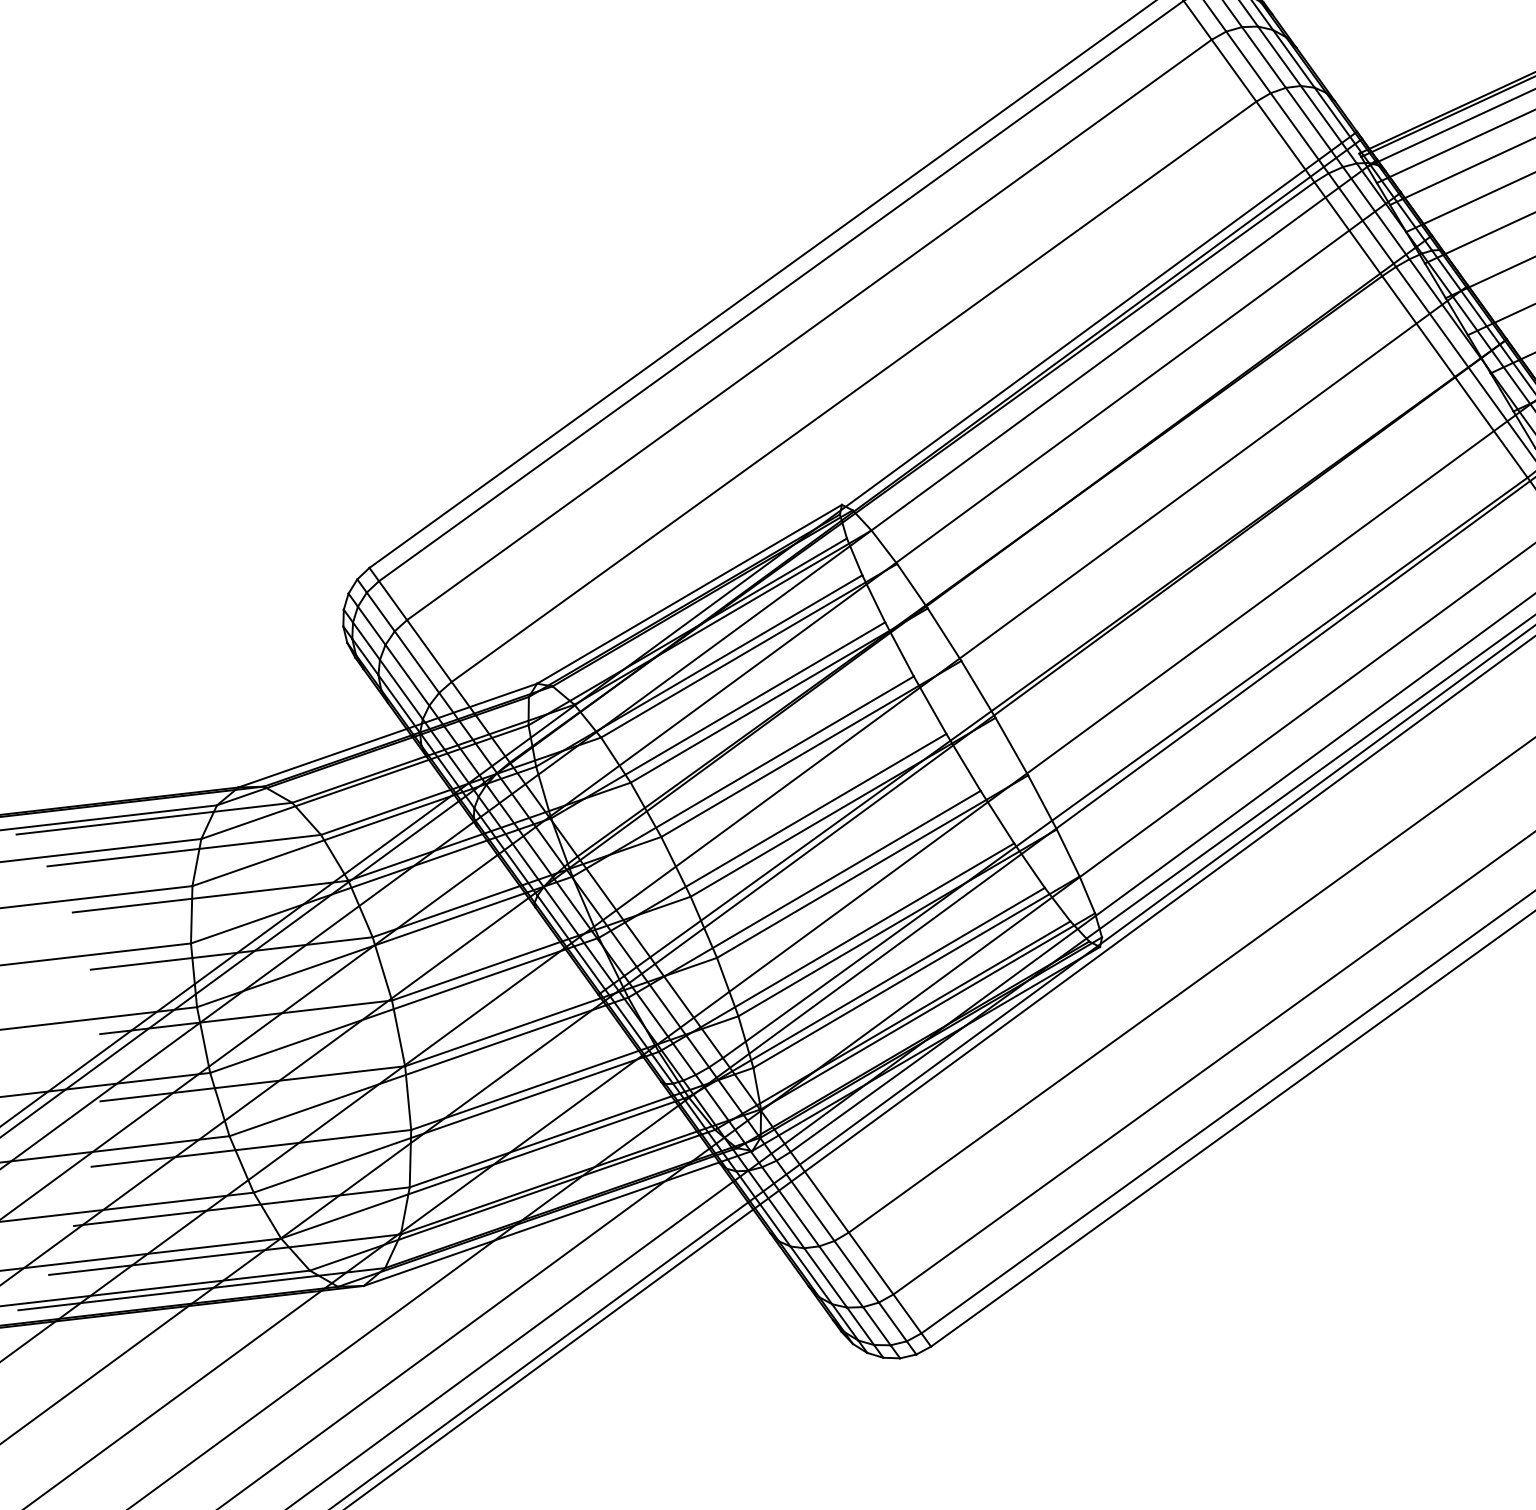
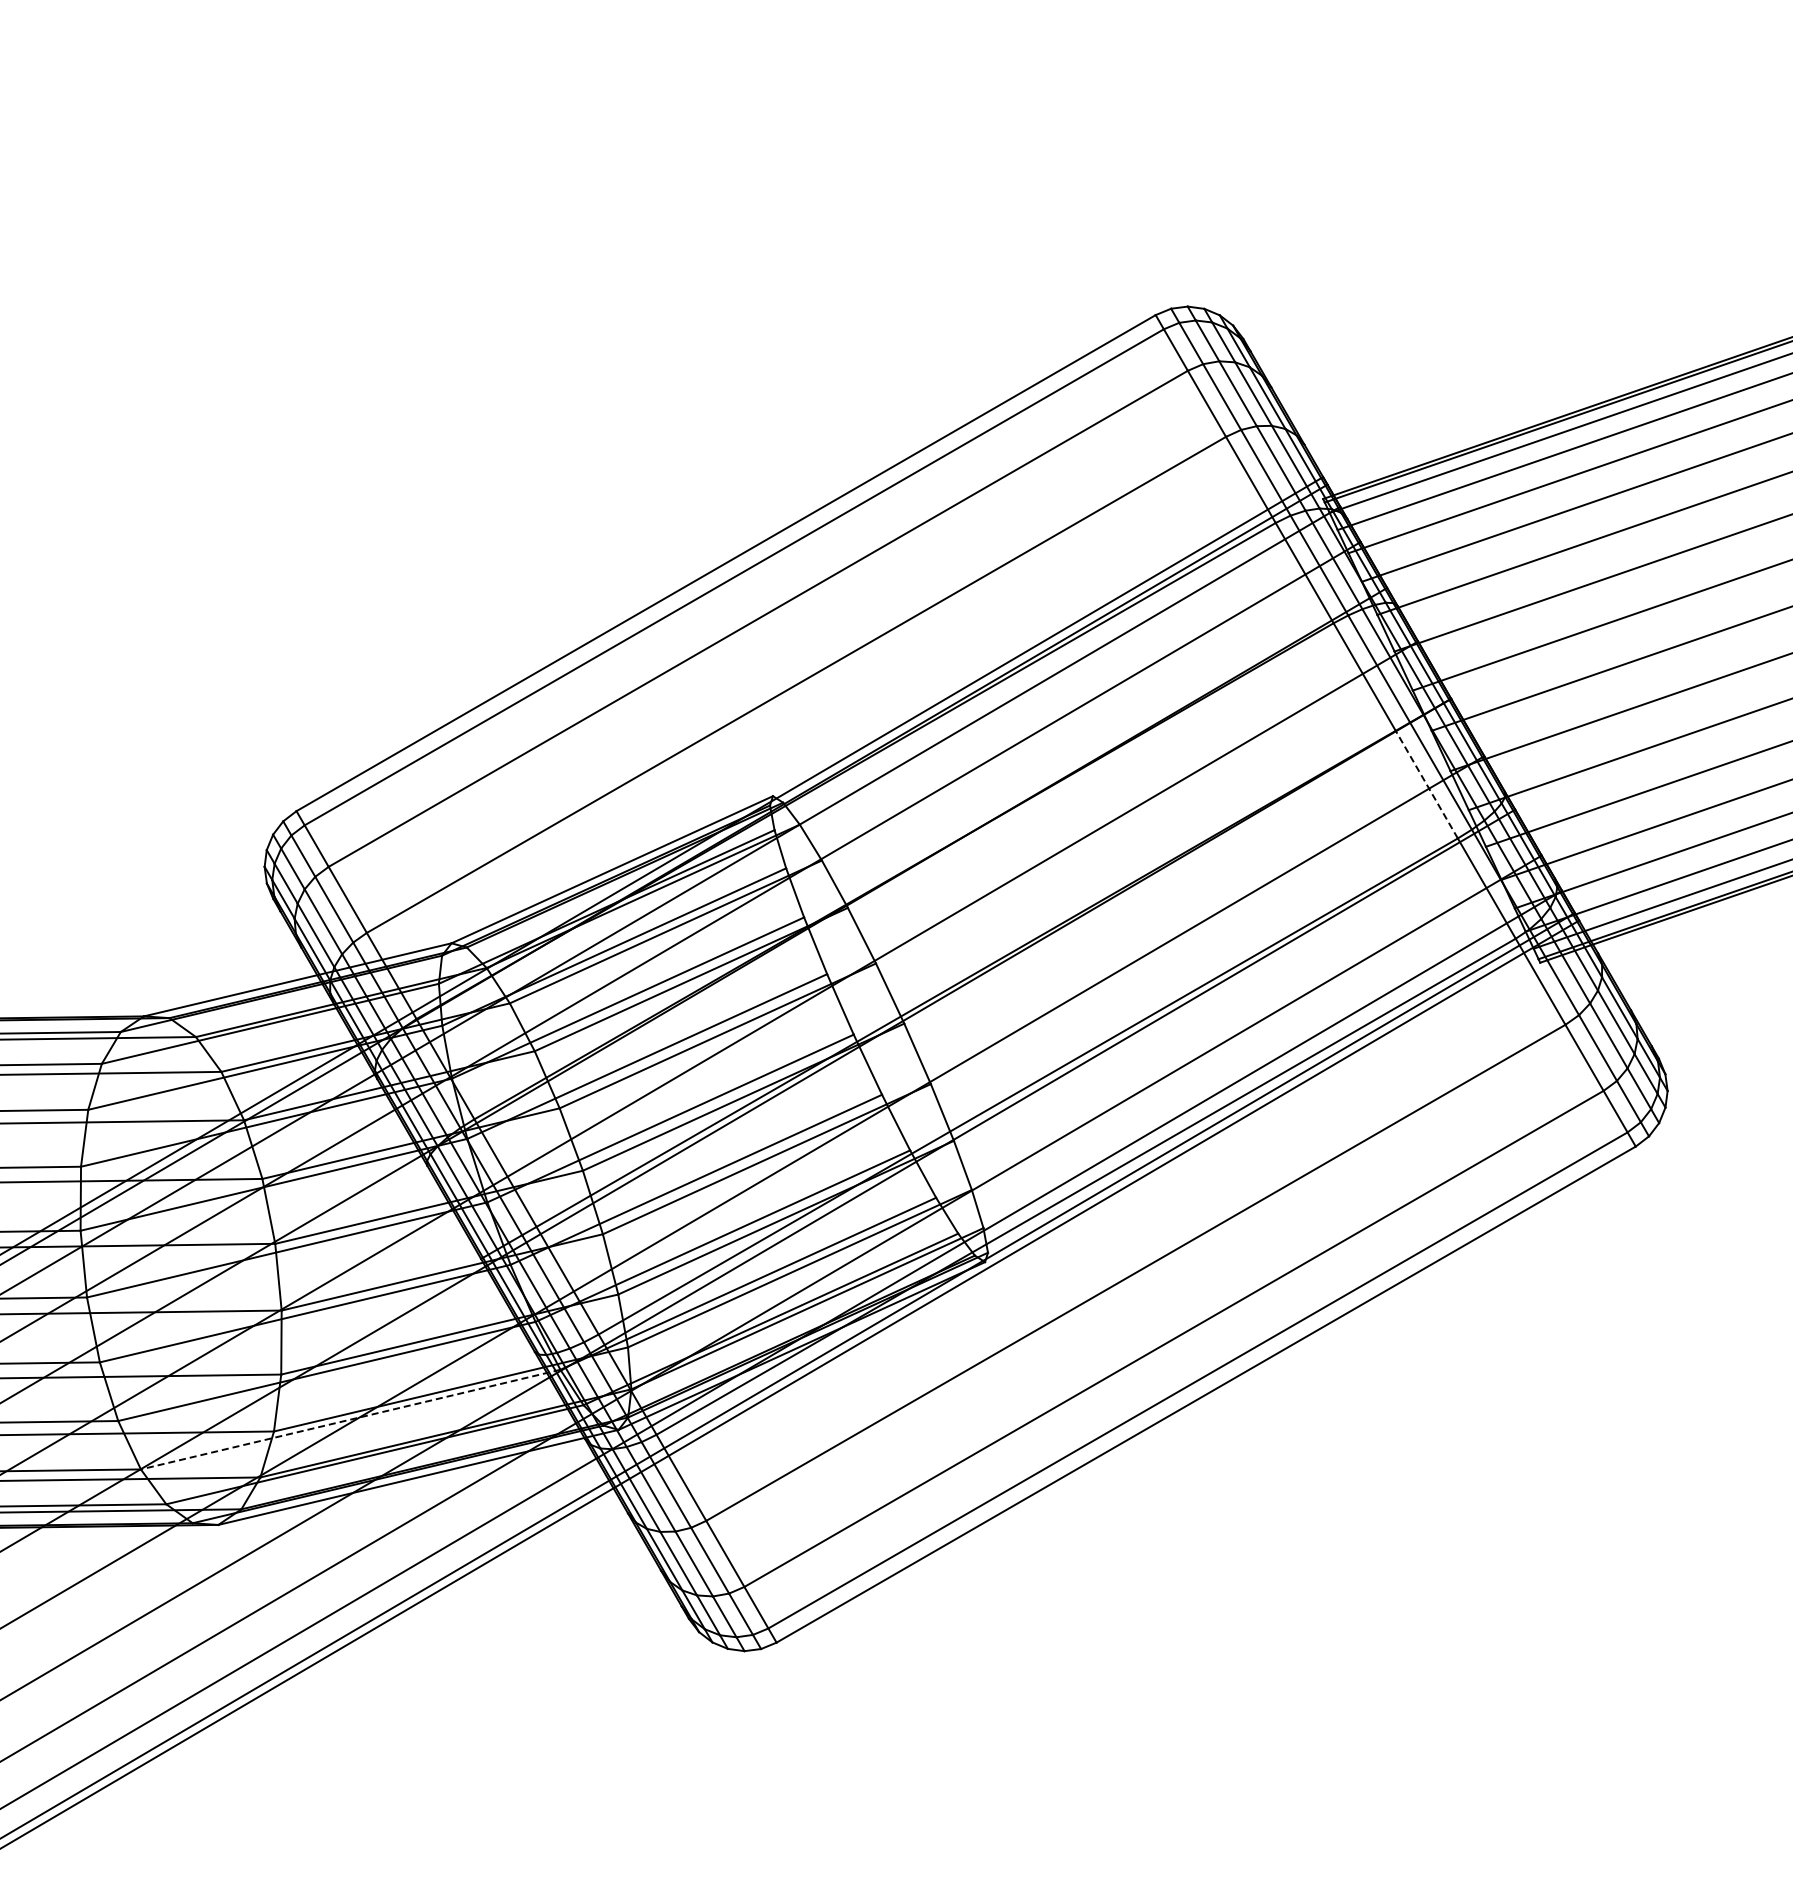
line: (1490, 427) -> (1426, 784), solid -> dashed
line: (484, 1167) -> (350, 1419), solid -> dashed

